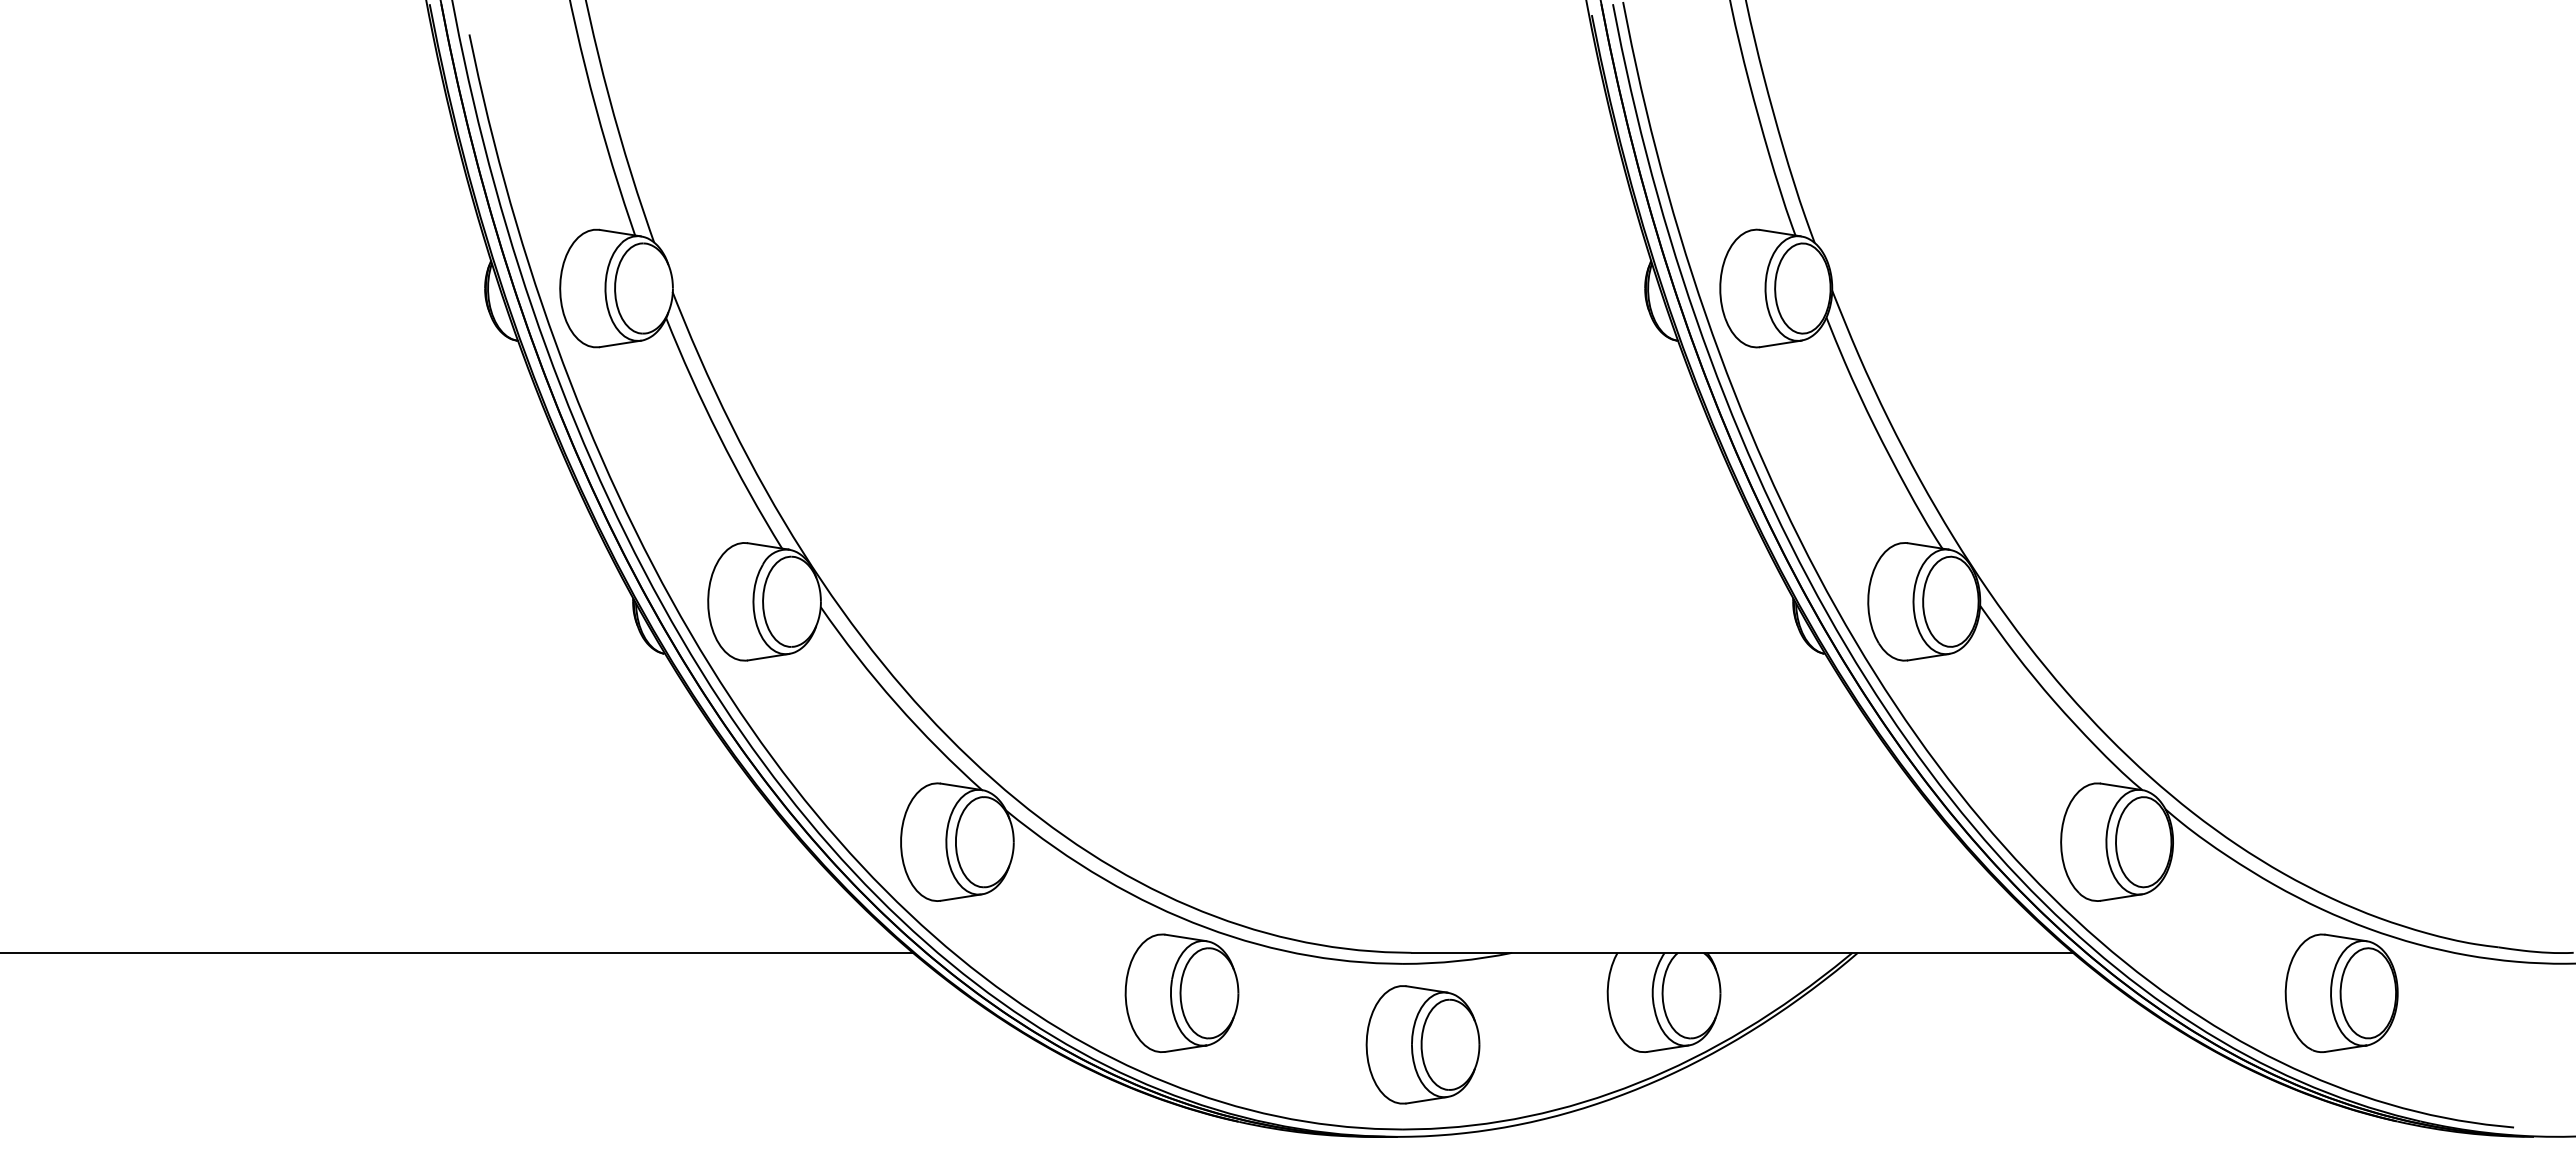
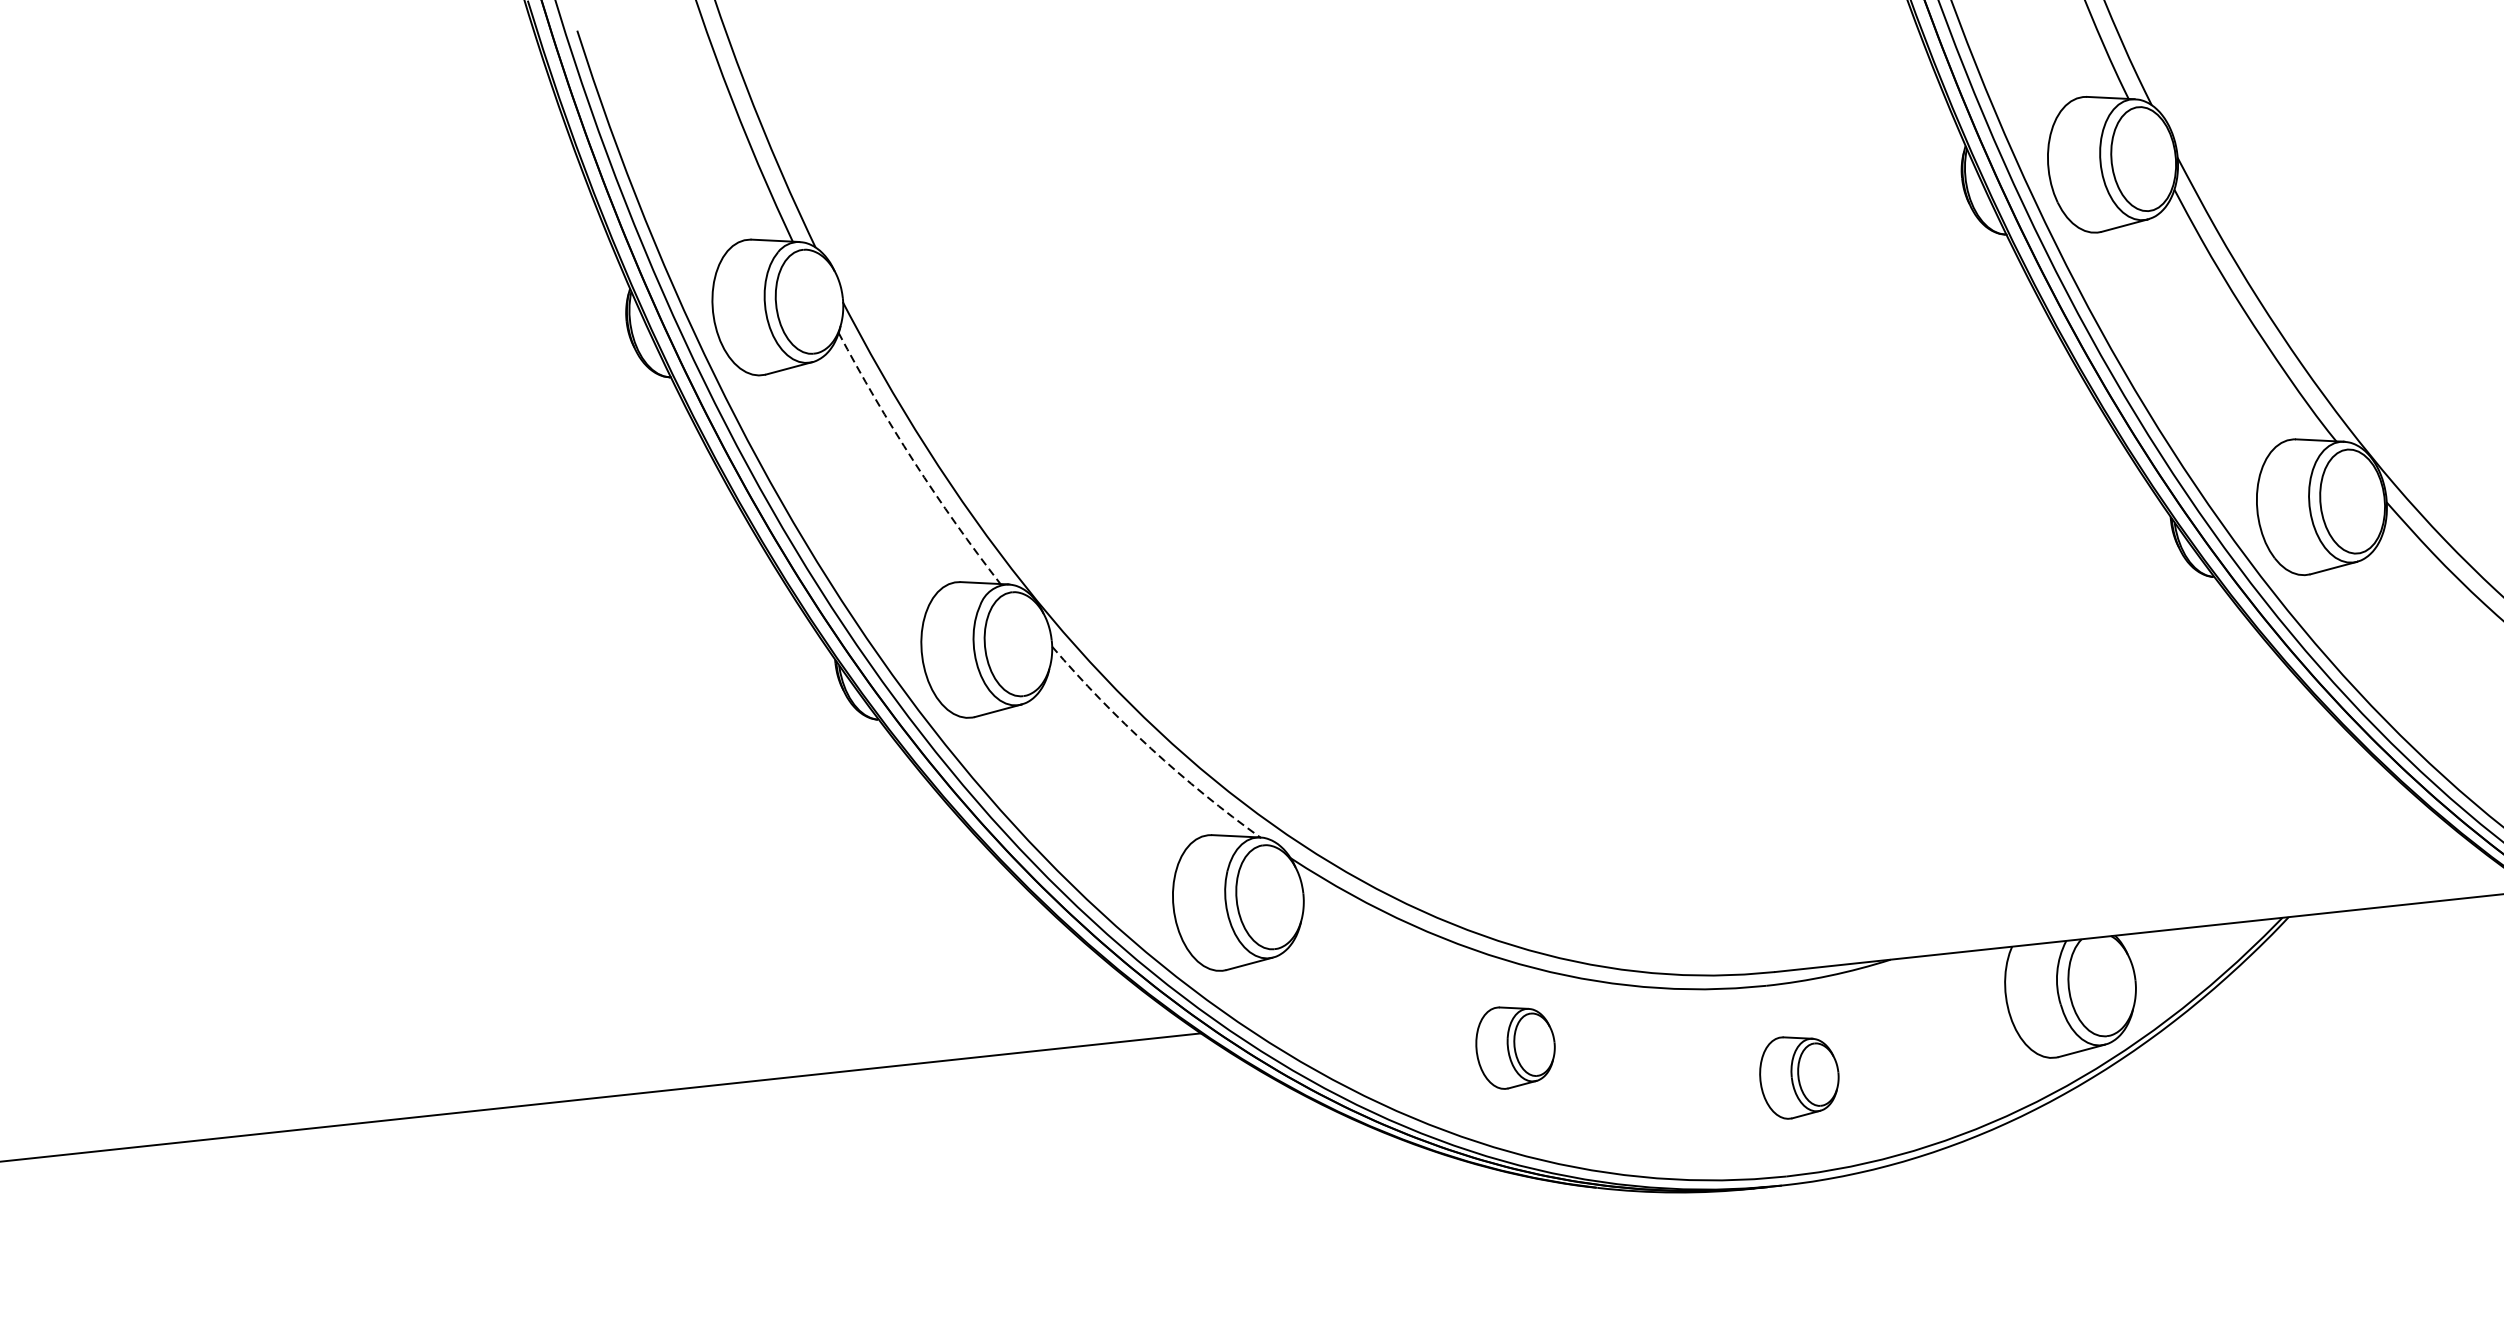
arc: (719, 435) -> (914, 461), solid -> dashed
arc: (896, 703) -> (1151, 748), solid -> dashed
part: (1181, 992) -> (1514, 1045), size x0.6
part: (1422, 1044) -> (1798, 1076), size x0.6

